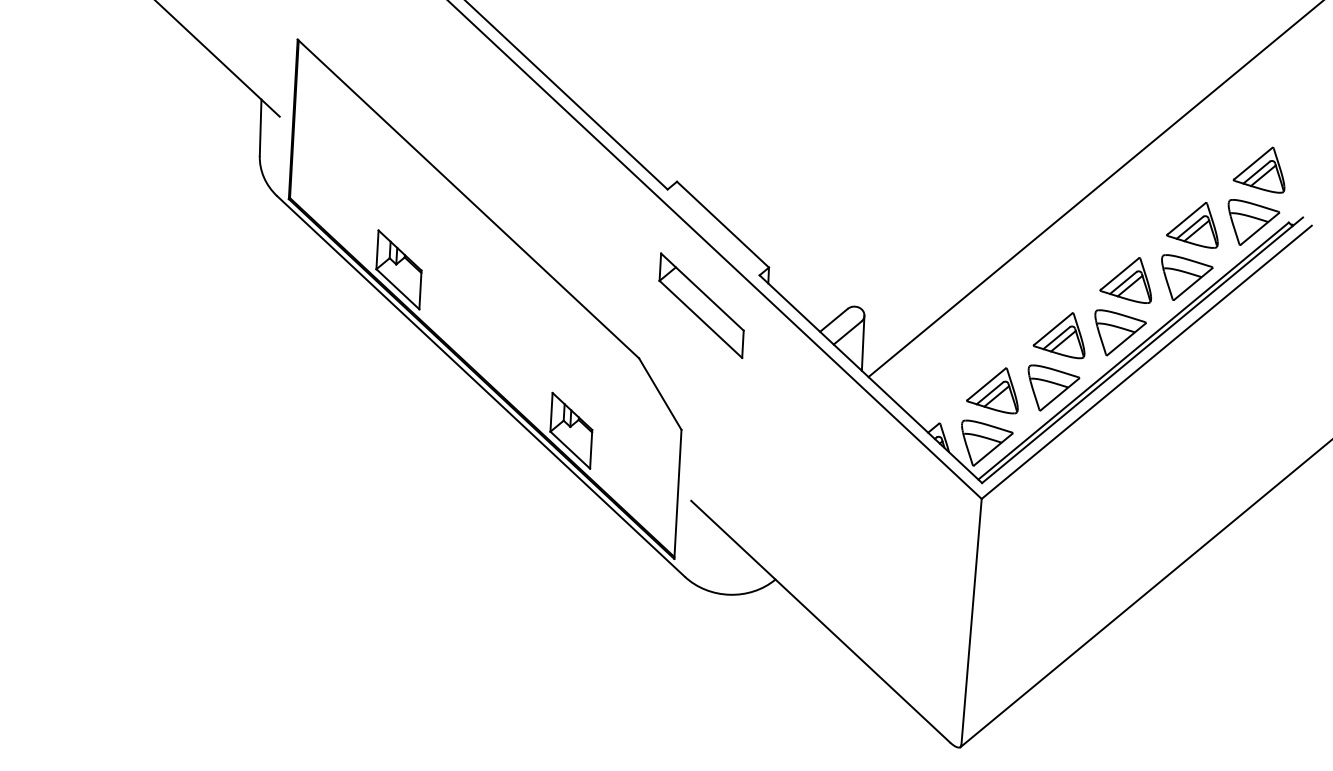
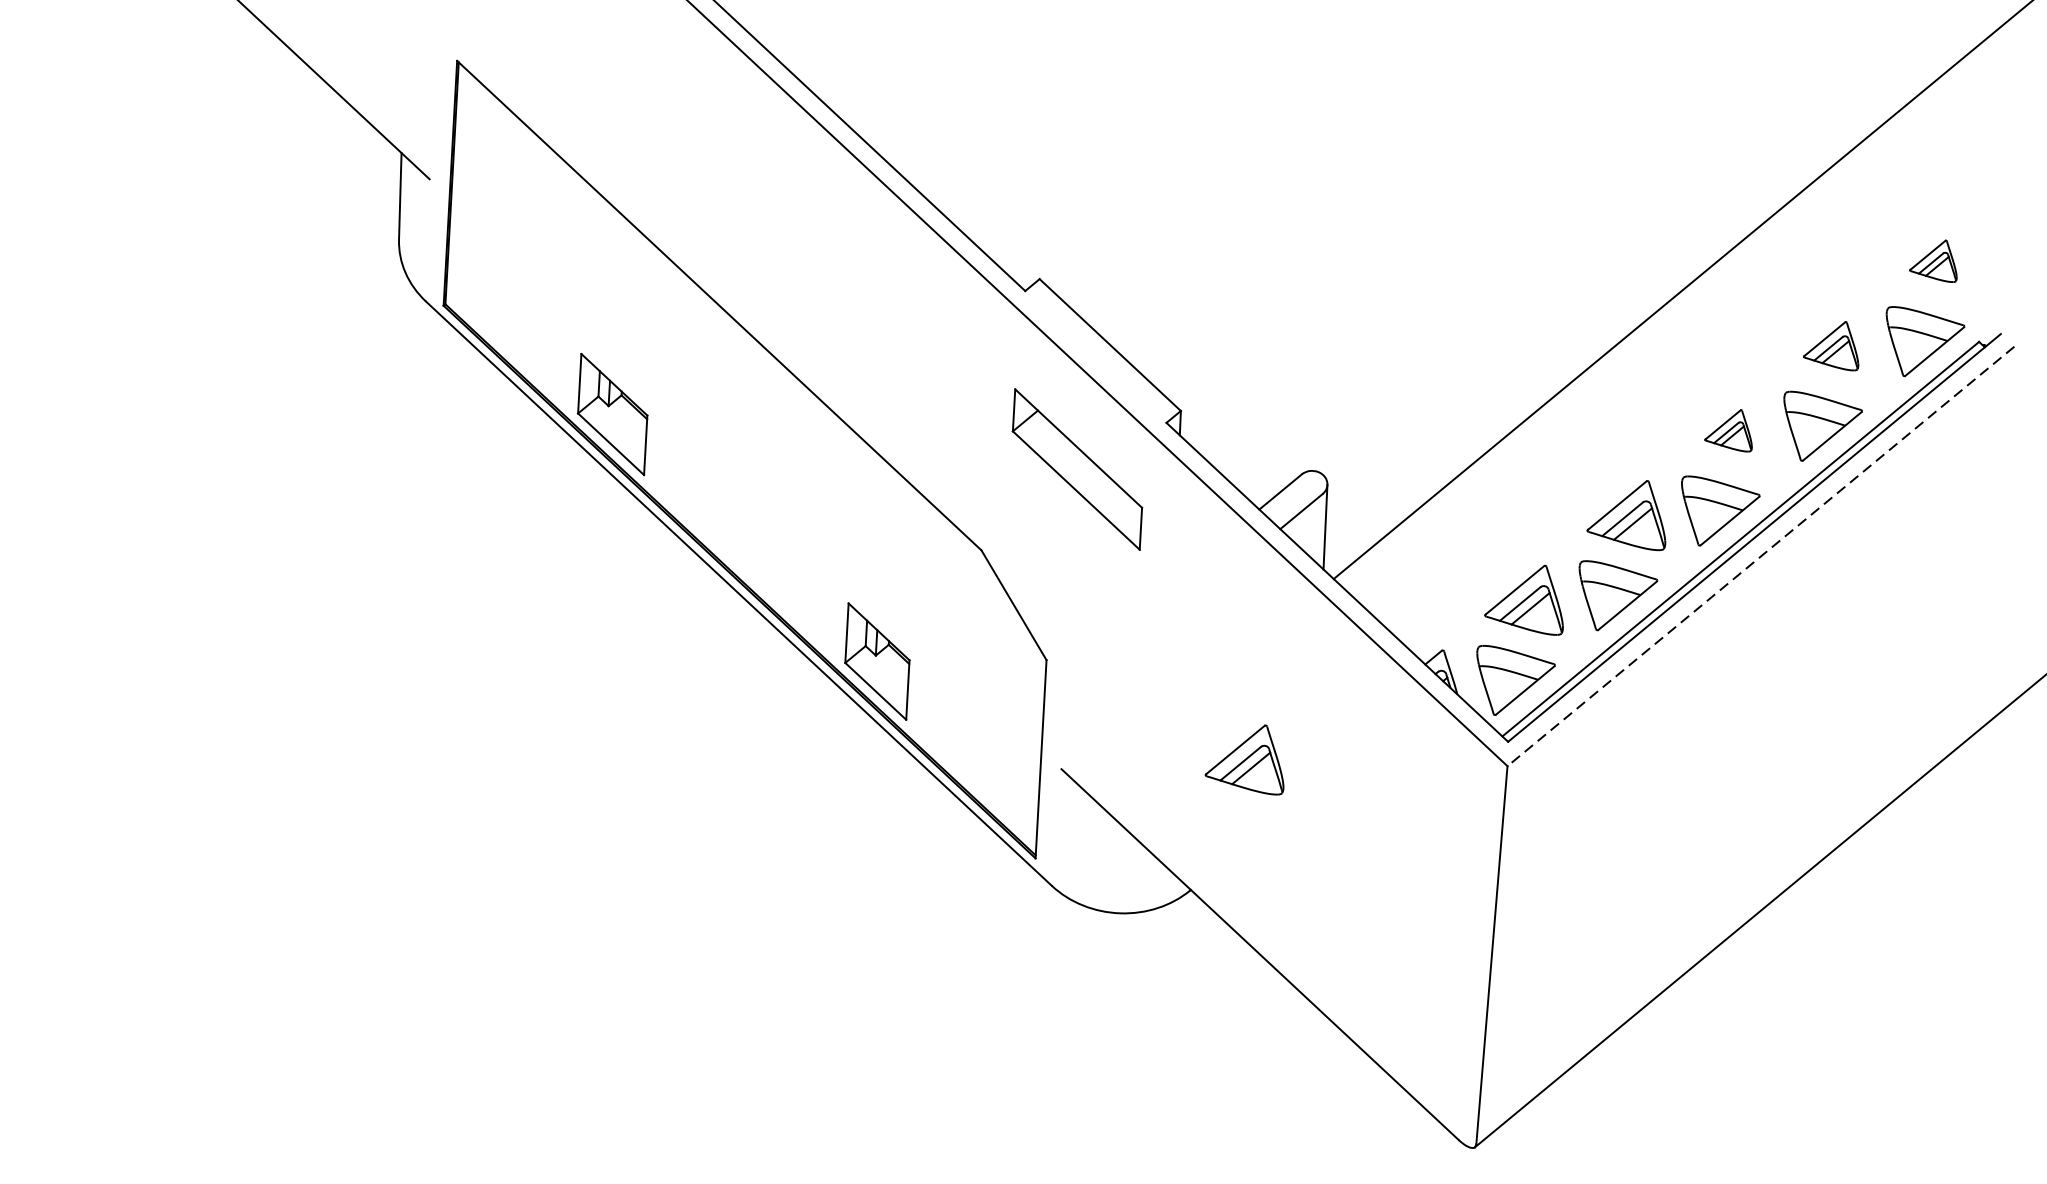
part: (1258, 169) -> (1932, 260), size x0.6
part: (1192, 225) -> (1831, 346), size x0.7
part: (1125, 280) -> (1728, 430), size x0.6
line: (1146, 362) -> (1760, 556), solid -> dashed
part: (810, 494) -> (1244, 759), added

